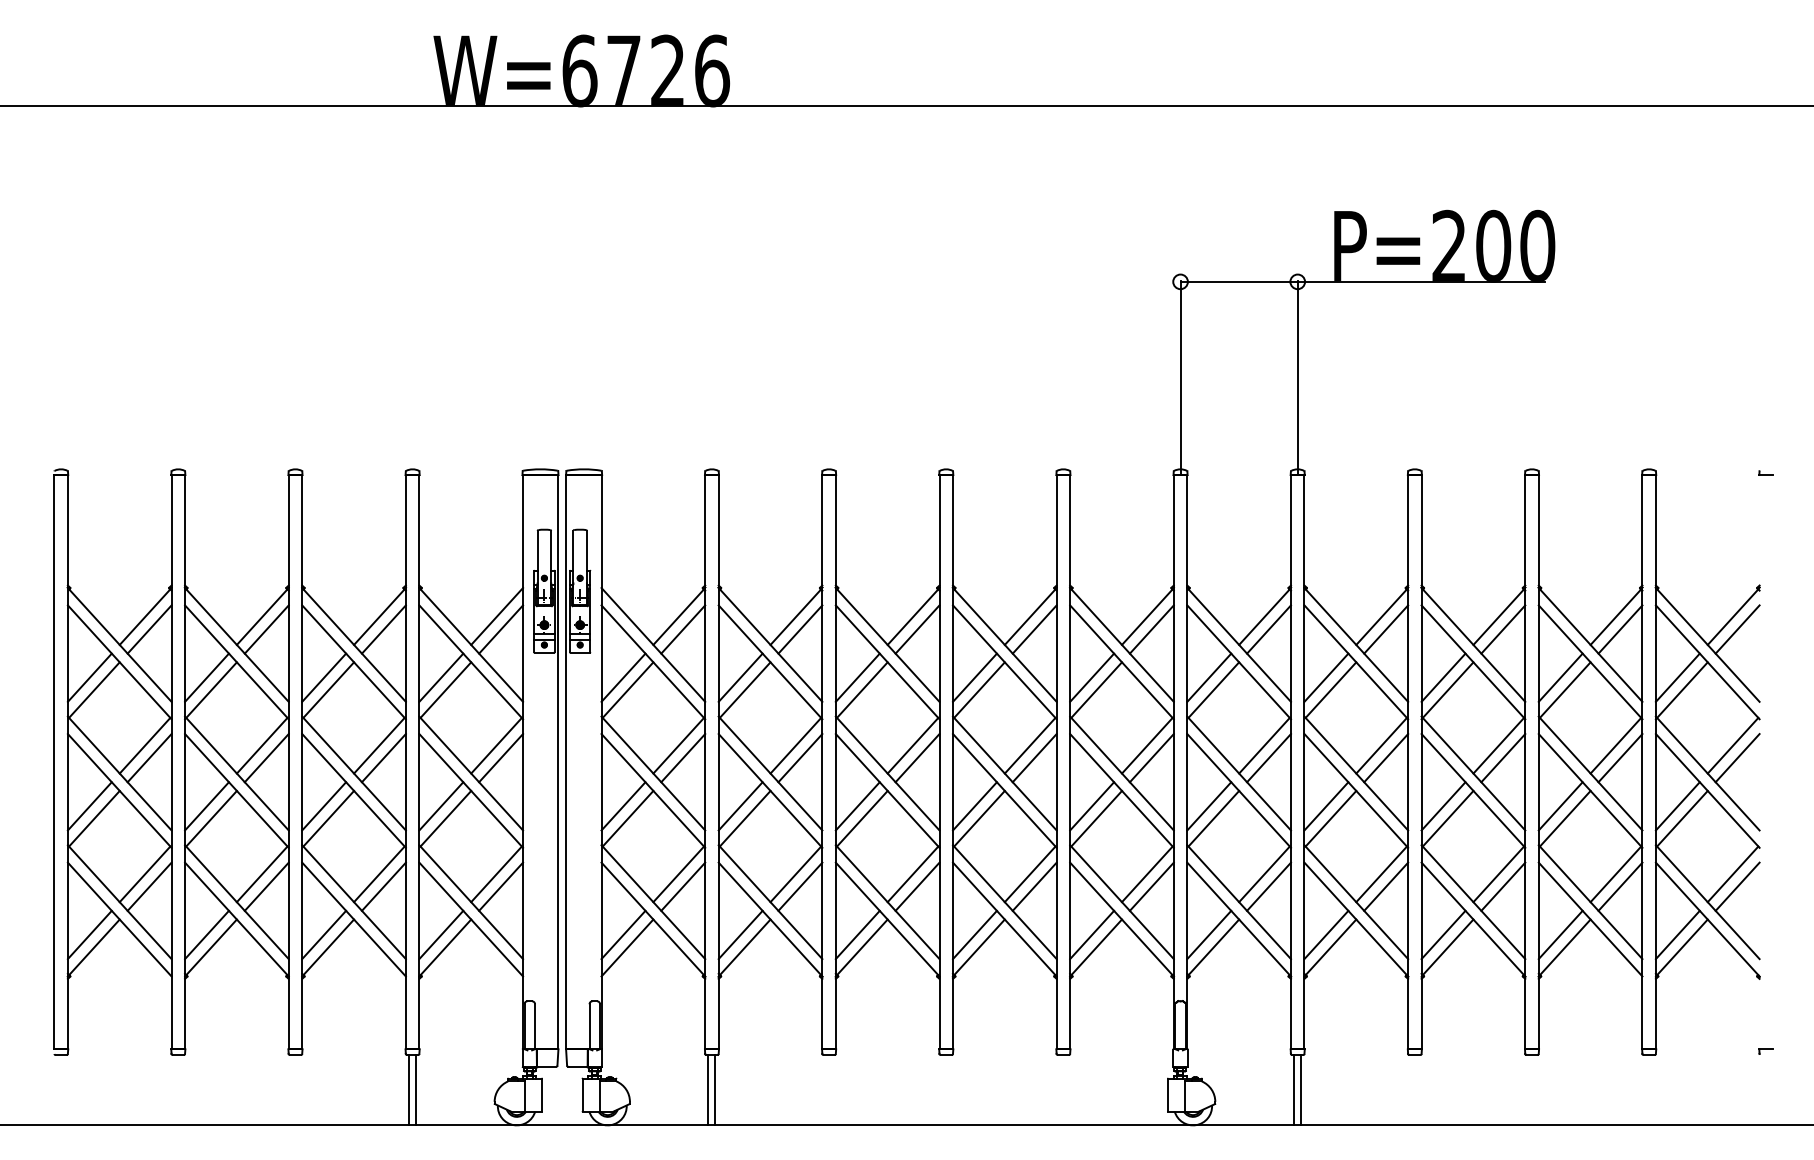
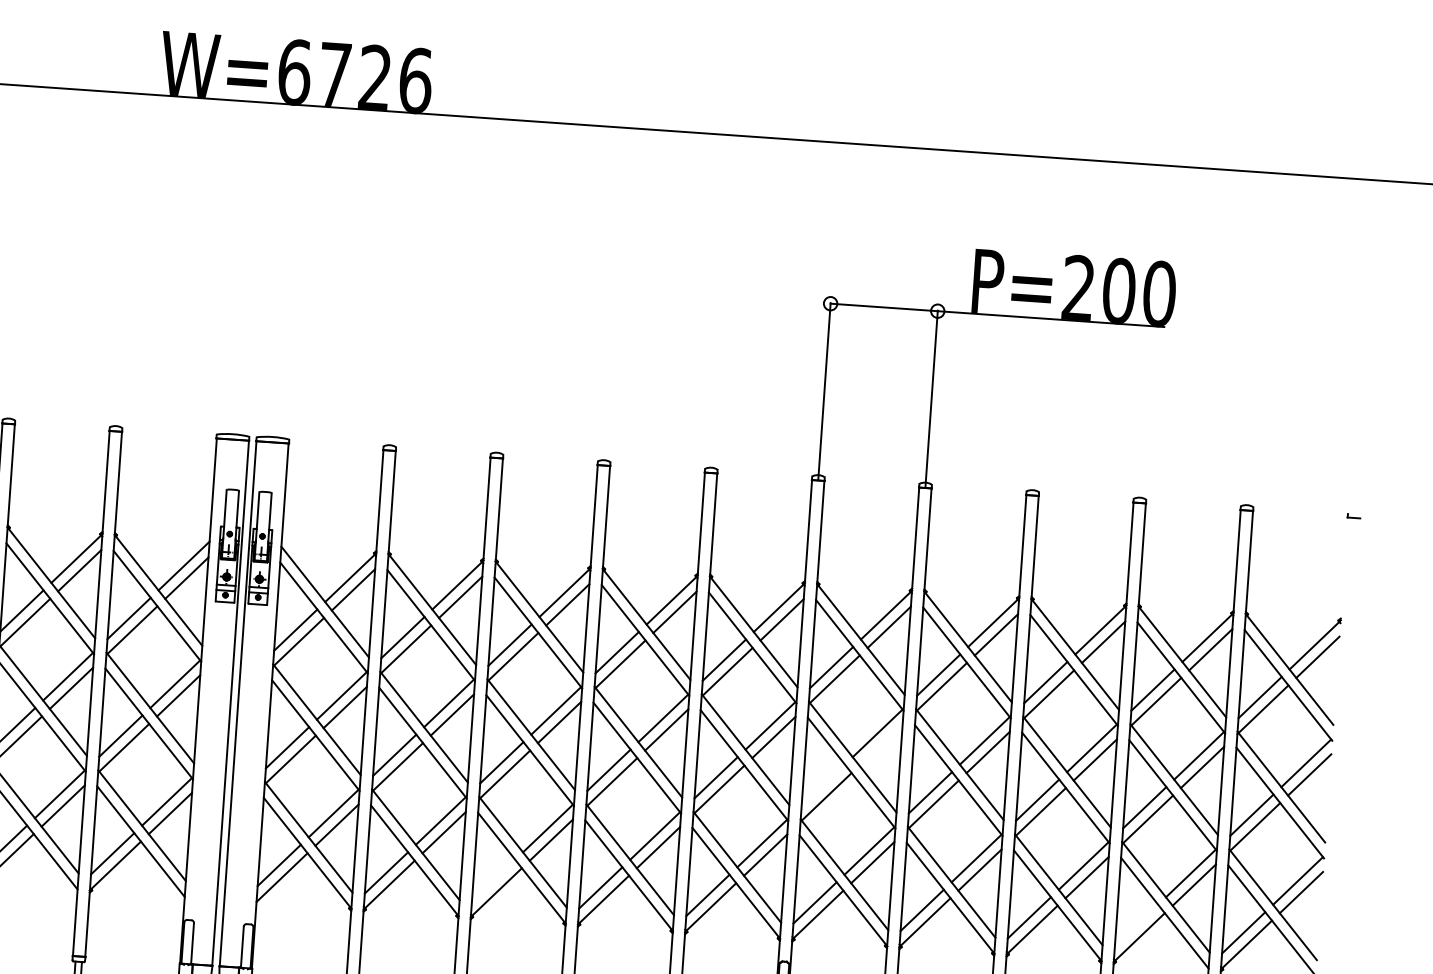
line: (1268, 758) -> (880, 745), removed
line: (1209, 806) -> (823, 785), removed
line: (857, 934) -> (493, 879), removed
line: (1560, 934) -> (1136, 924), removed

